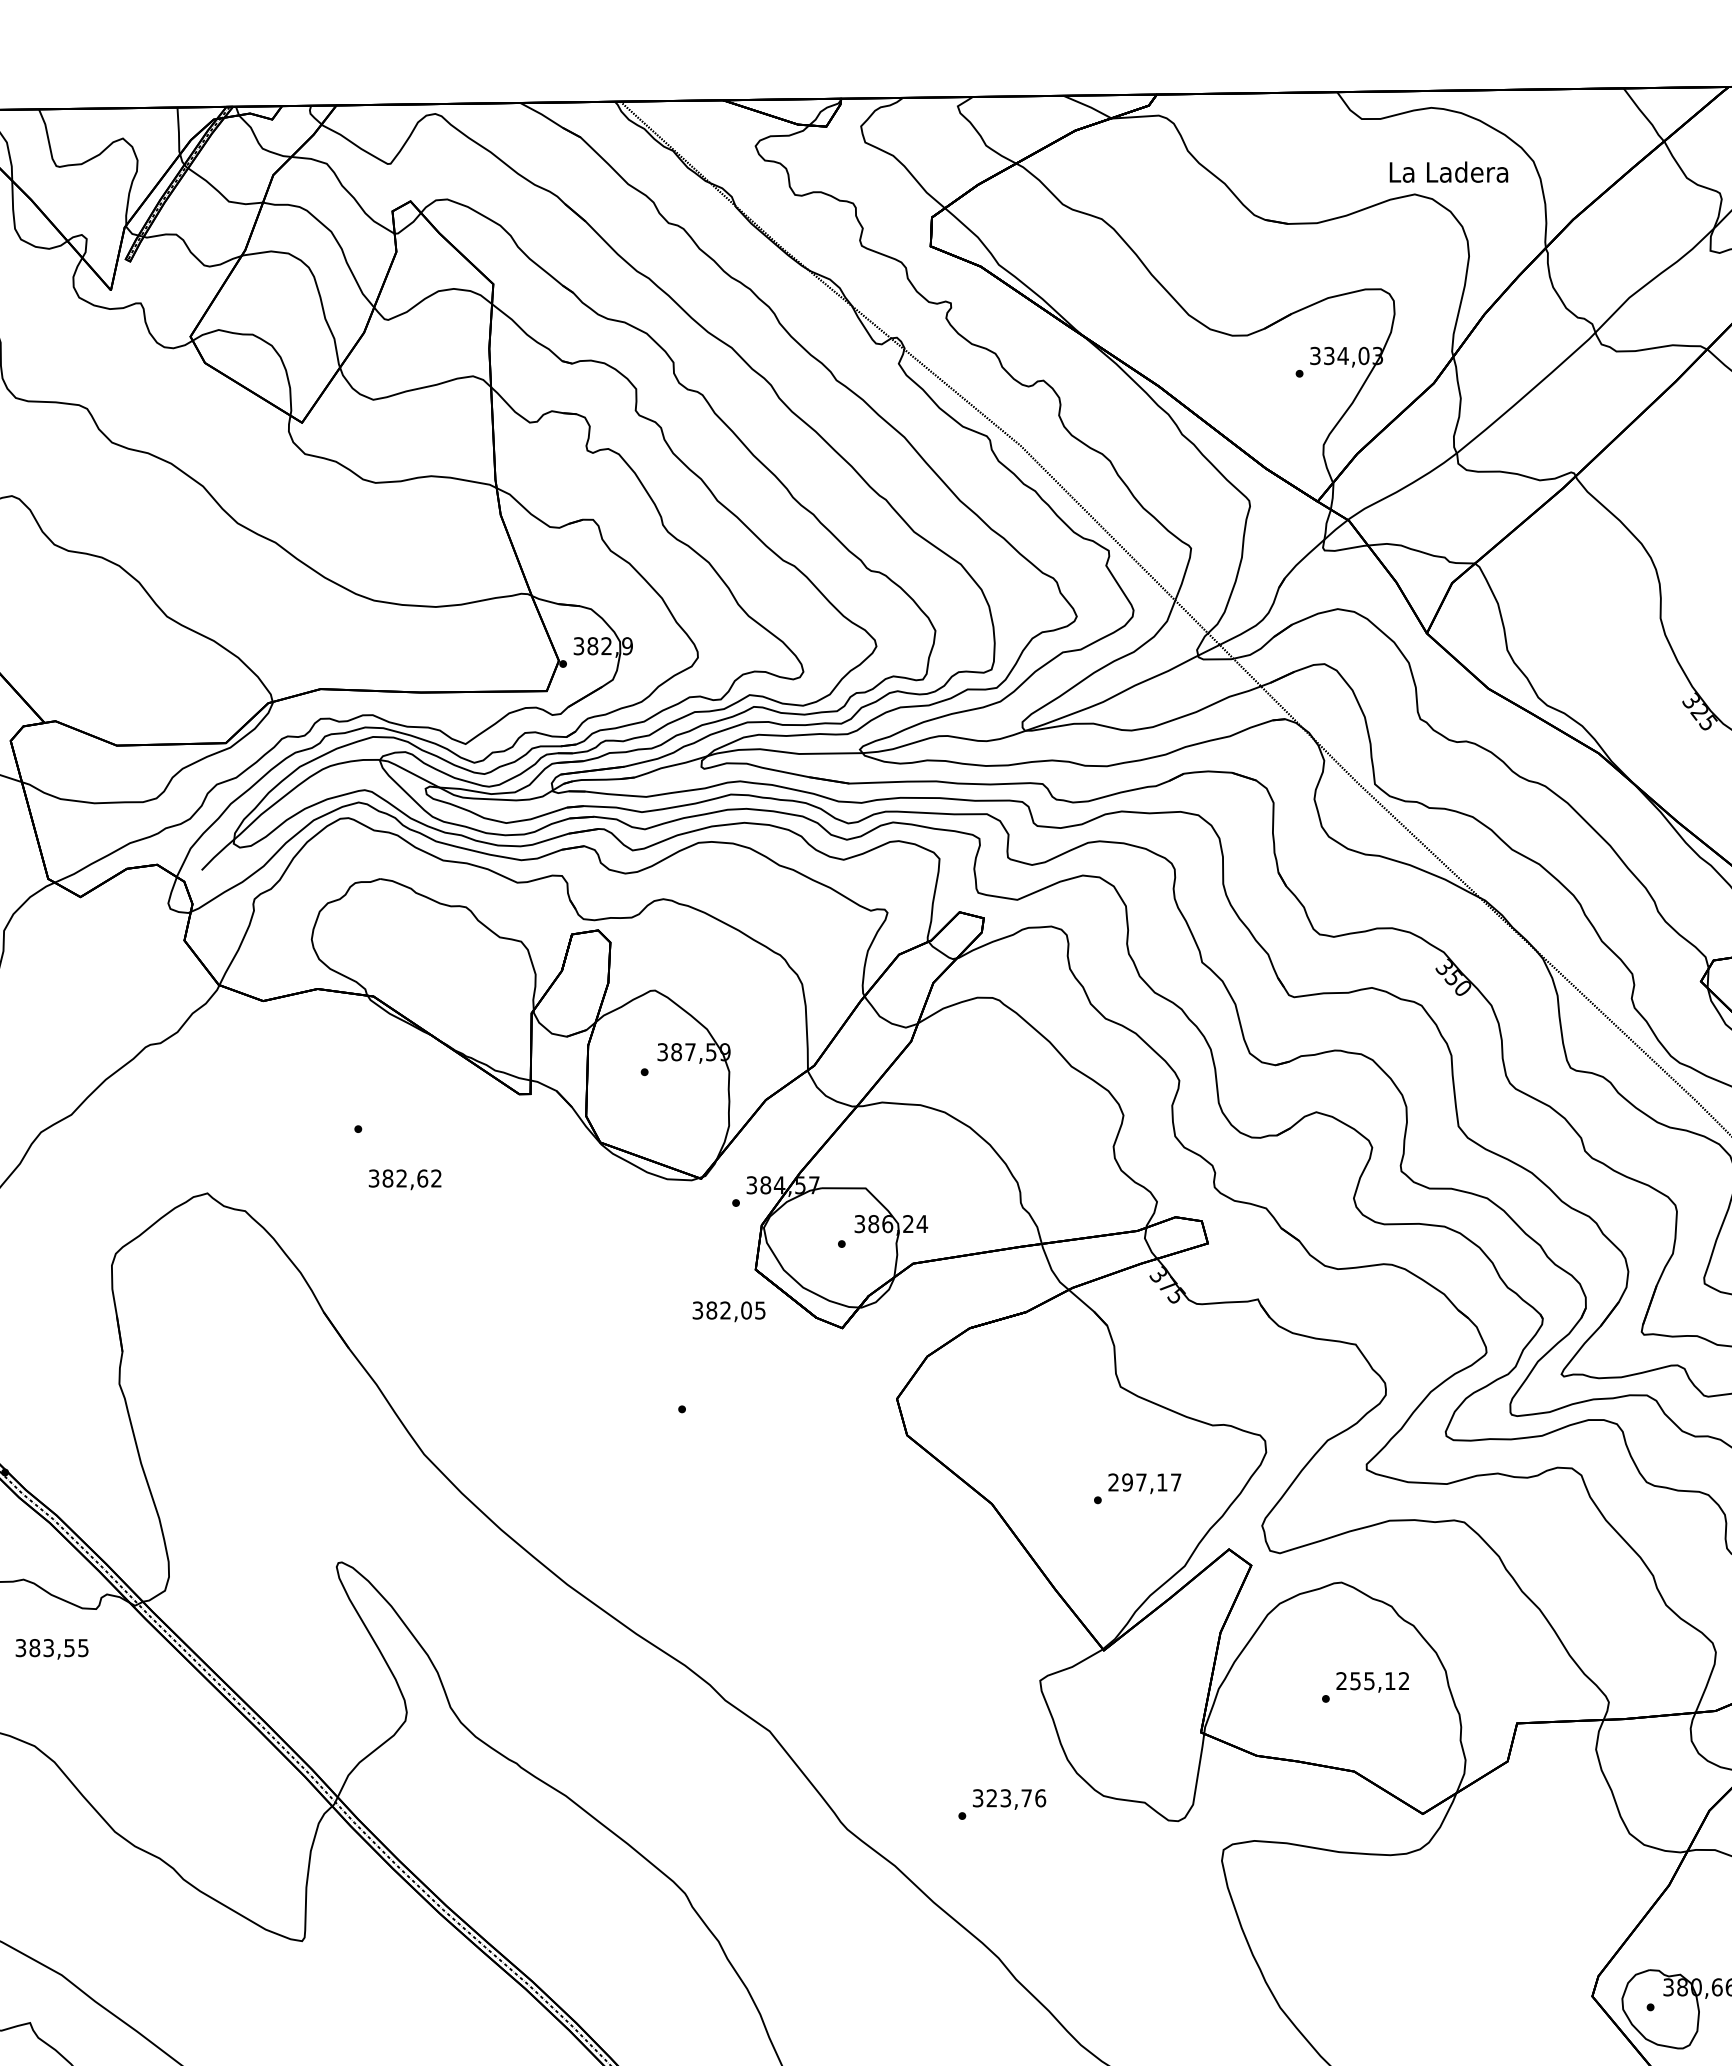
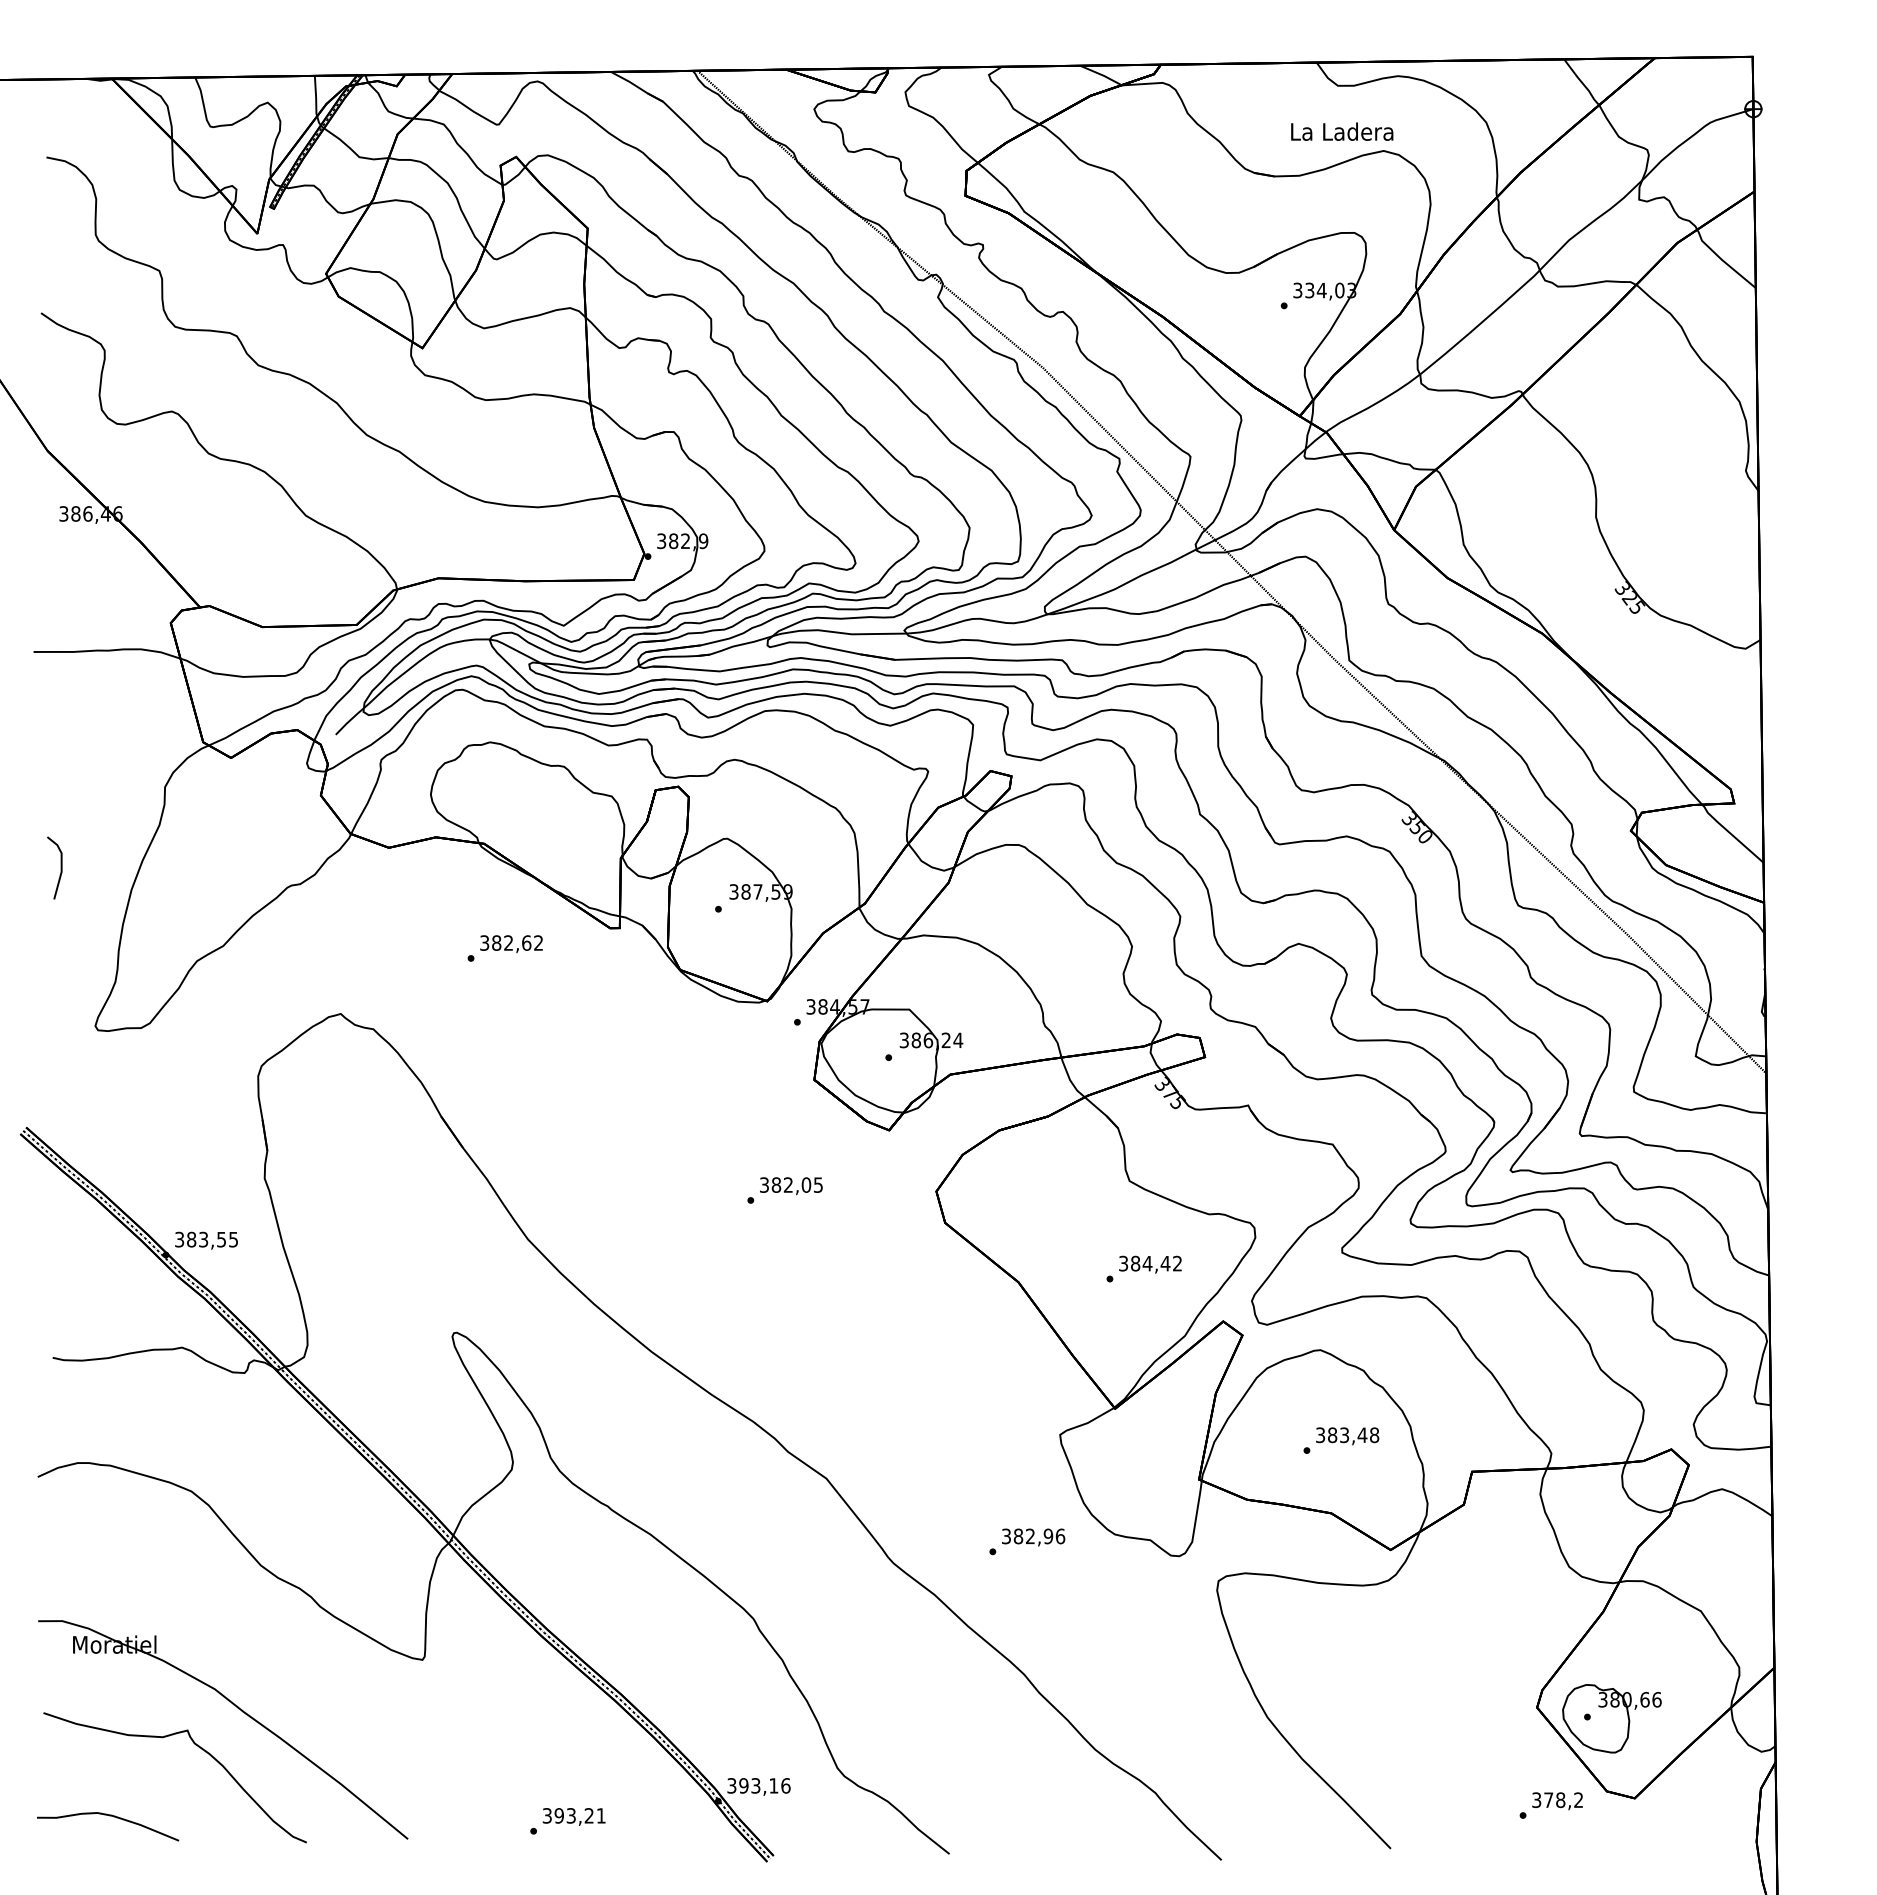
text: (1449, 171) -> (1342, 131), moved
text: (405, 1180) -> (511, 944), moved
text: (729, 1312) -> (791, 1186), moved
text: (1144, 1482) -> (1150, 1263), 297,17 -> 384,42
text: (52, 1649) -> (206, 1240), moved
text: (1372, 1681) -> (1347, 1435), 255,12 -> 383,48
text: (1009, 1798) -> (1033, 1536), 323,76 -> 382,96

